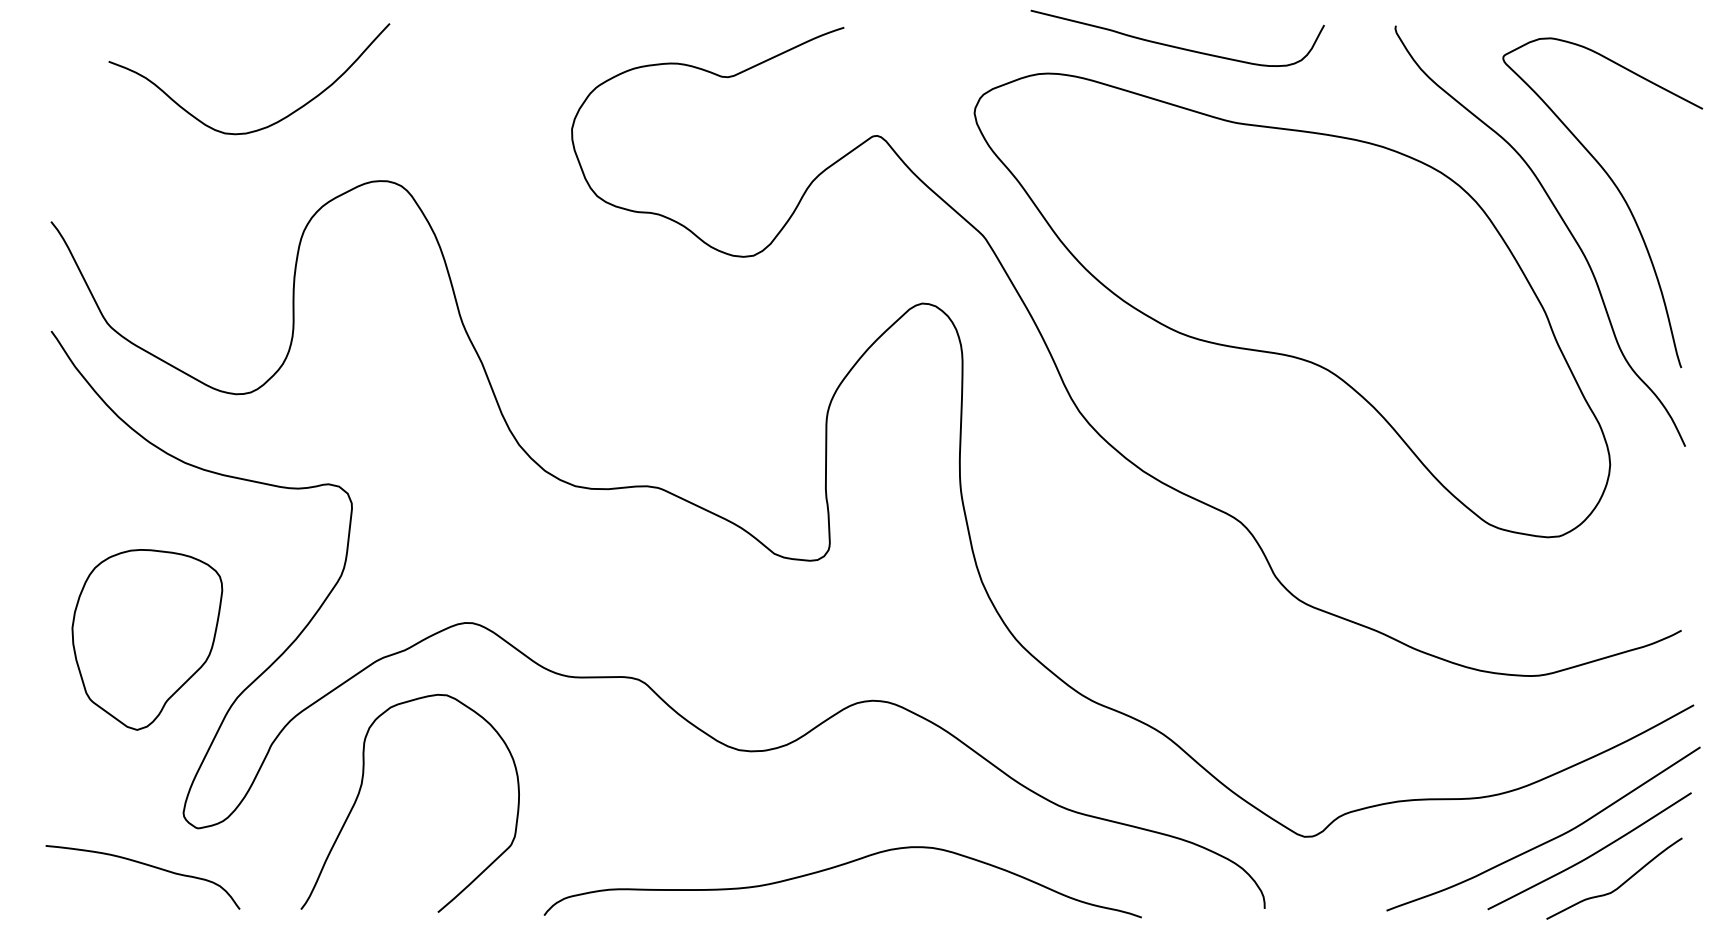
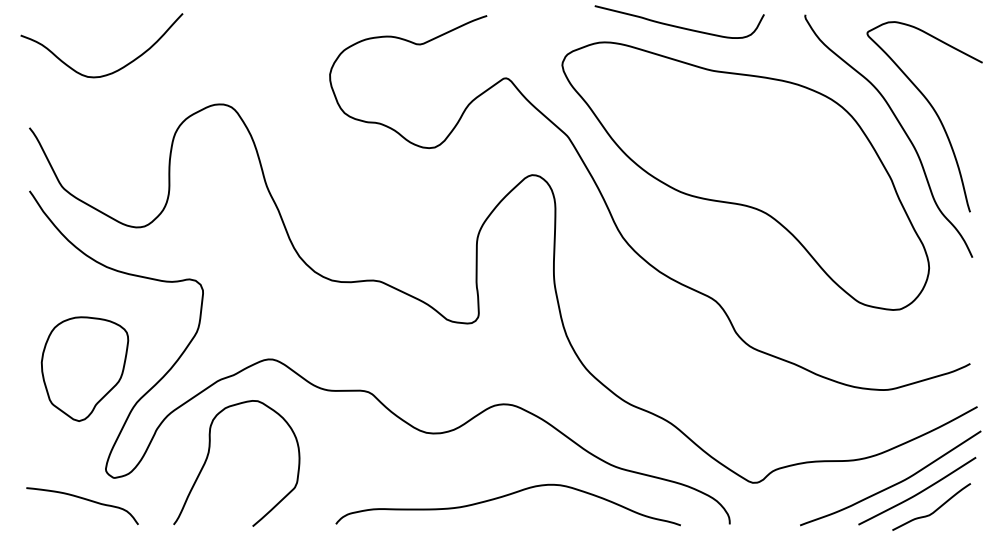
curve: (269, 124) -> (113, 71), moved
curve: (839, 867) -> (506, 496), moved

